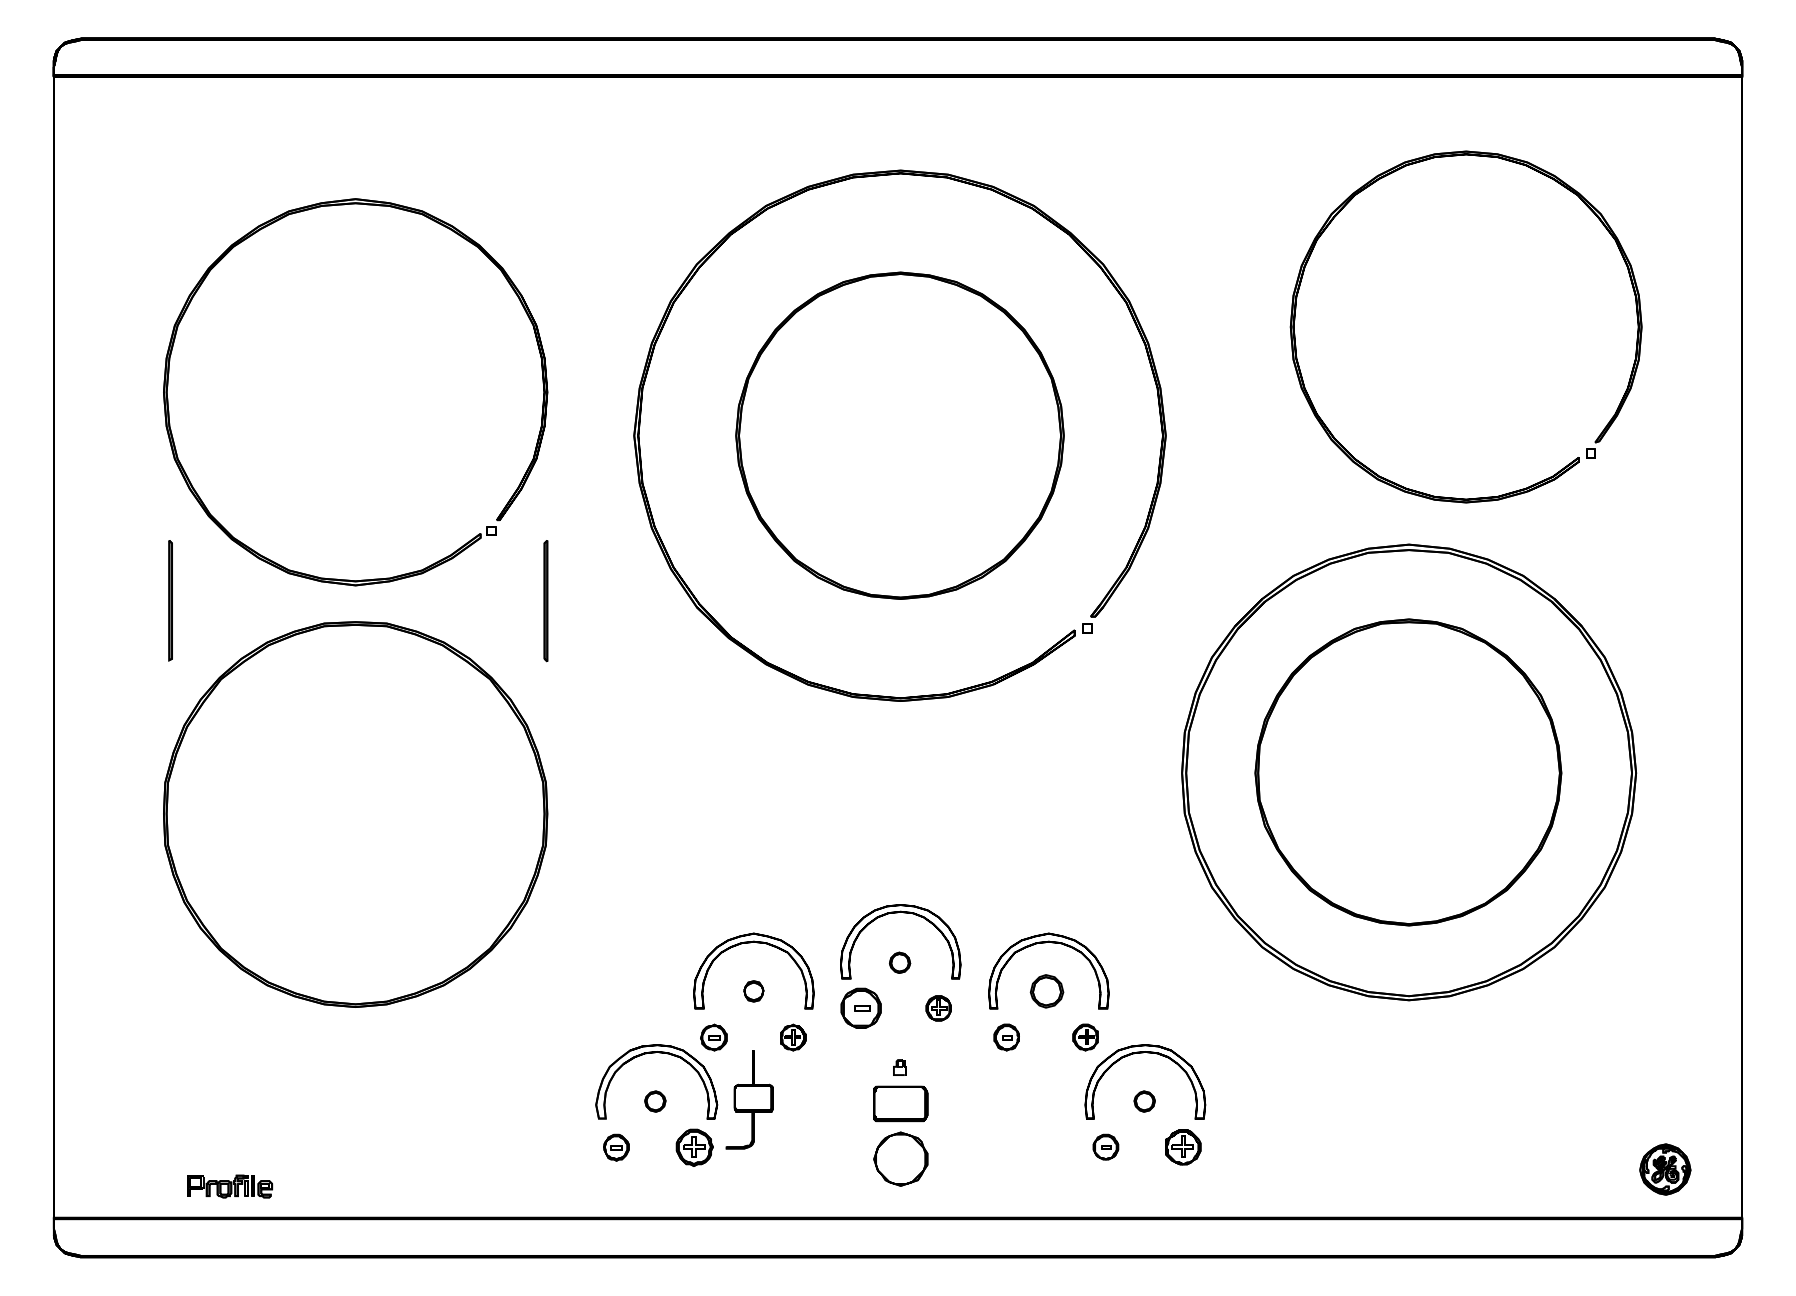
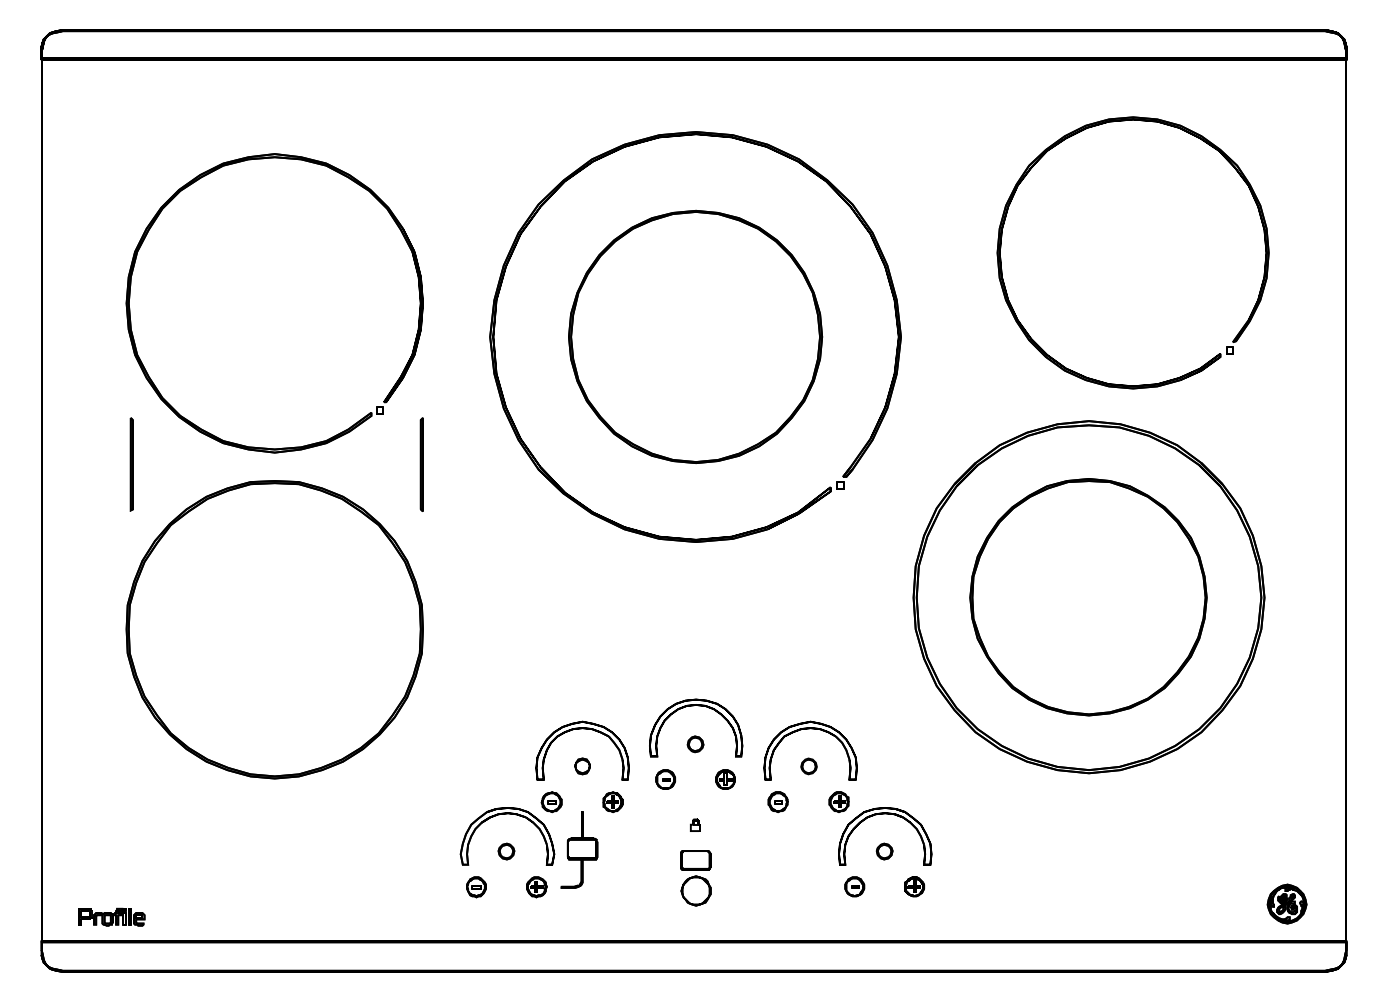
part: (1046, 991) -> (808, 766), size x0.62
part: (861, 1008) -> (665, 779), size x0.62
part: (900, 1135) -> (695, 877), size x0.71
part: (1183, 1146) -> (914, 886), size x0.71
part: (694, 1147) -> (536, 887), size x0.71
part: (229, 1186) -> (111, 917), moved

